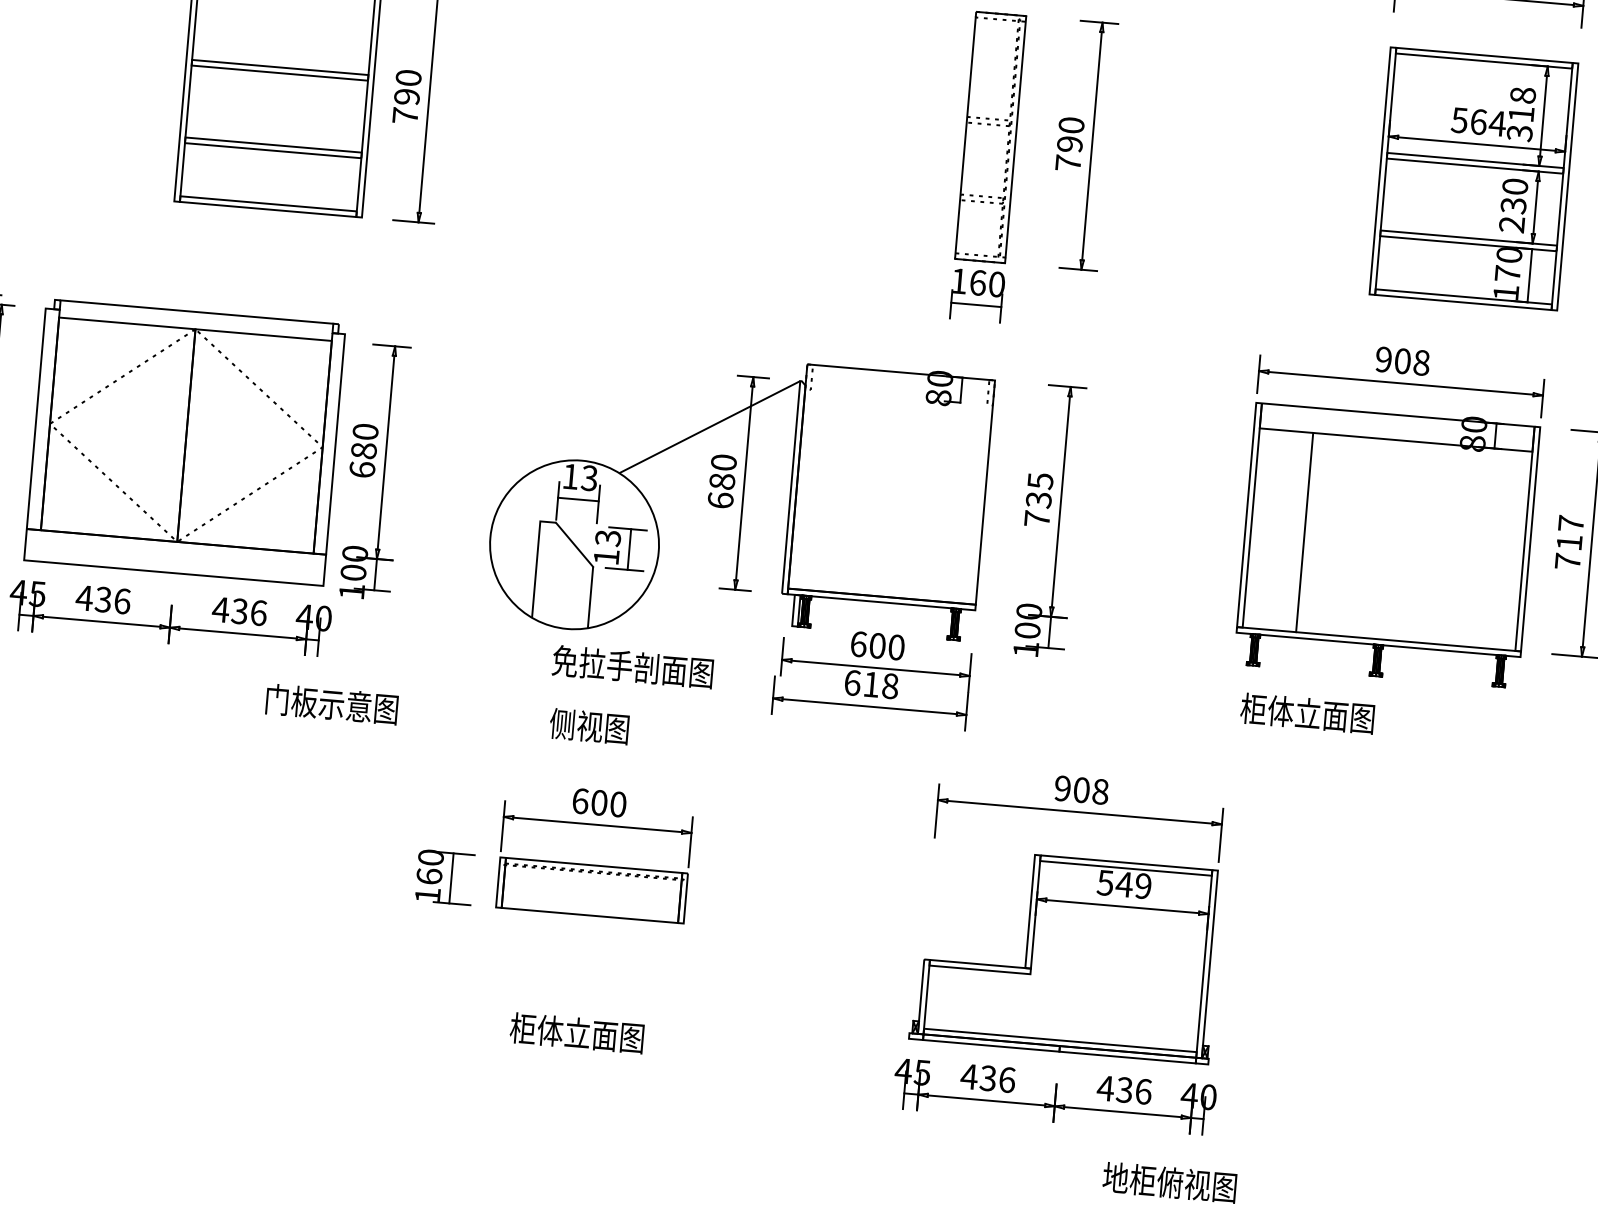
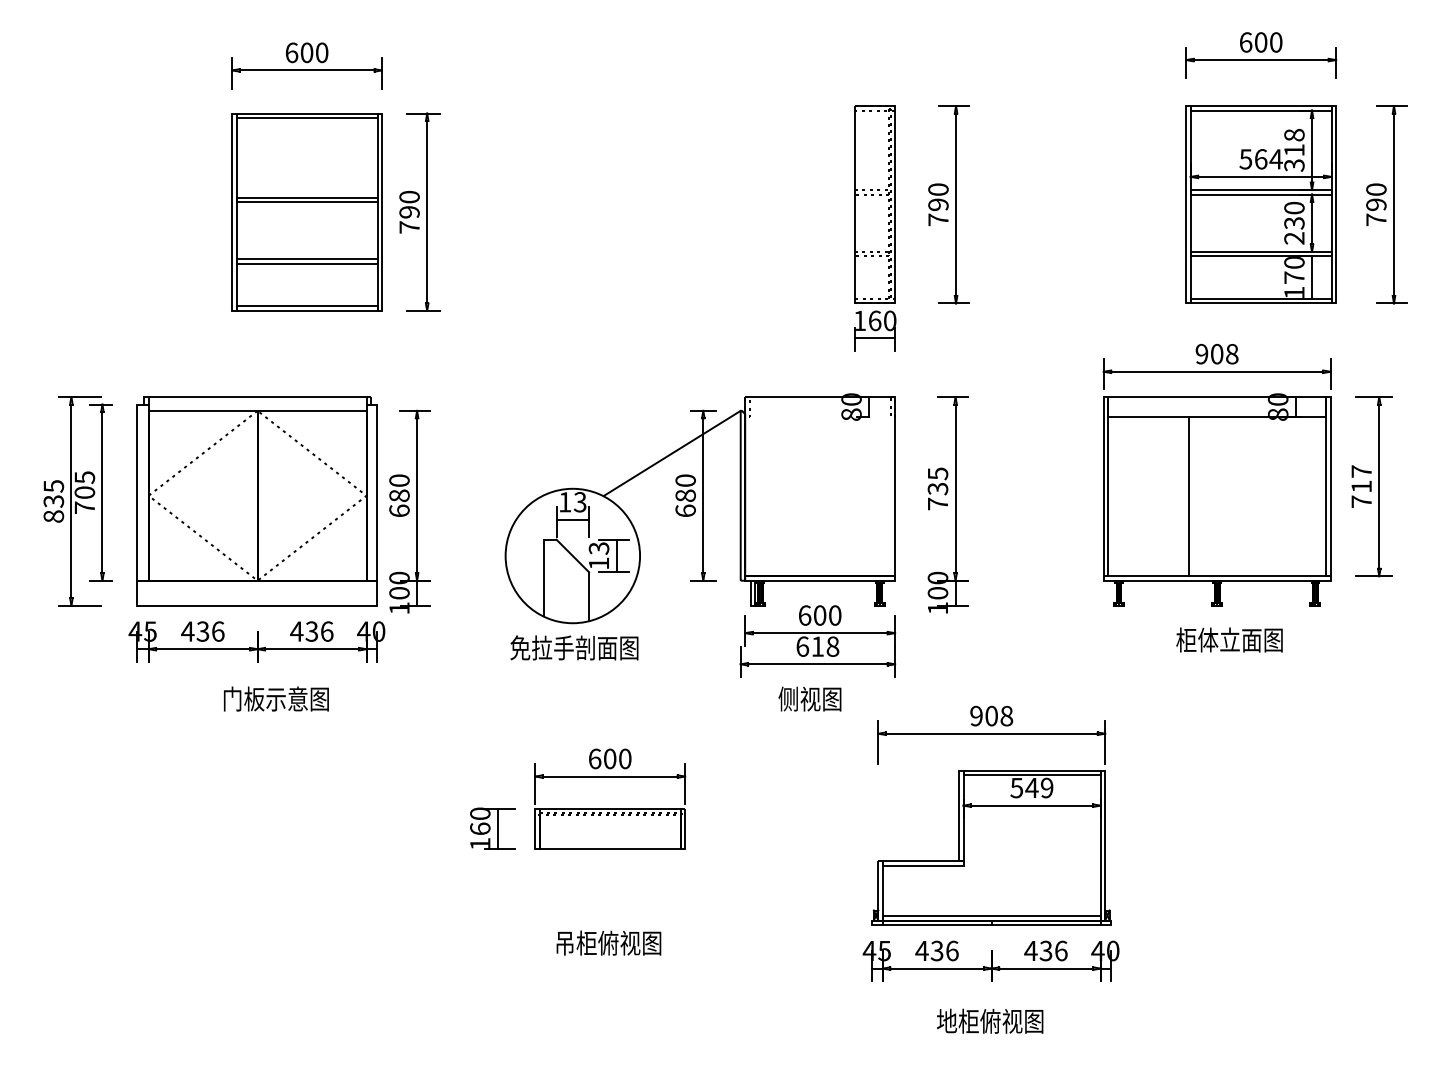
line: (1304, 532) -> (1188, 496), moved
text: (633, 666) -> (574, 647), moved
text: (332, 703) -> (276, 698), moved
text: (1307, 712) -> (1229, 639), moved
text: (588, 725) -> (809, 698), moved
text: (563, 1031) -> (597, 942), 柜体立面图 -> 吊柜俯视图
text: (1170, 1181) -> (990, 1020), moved

